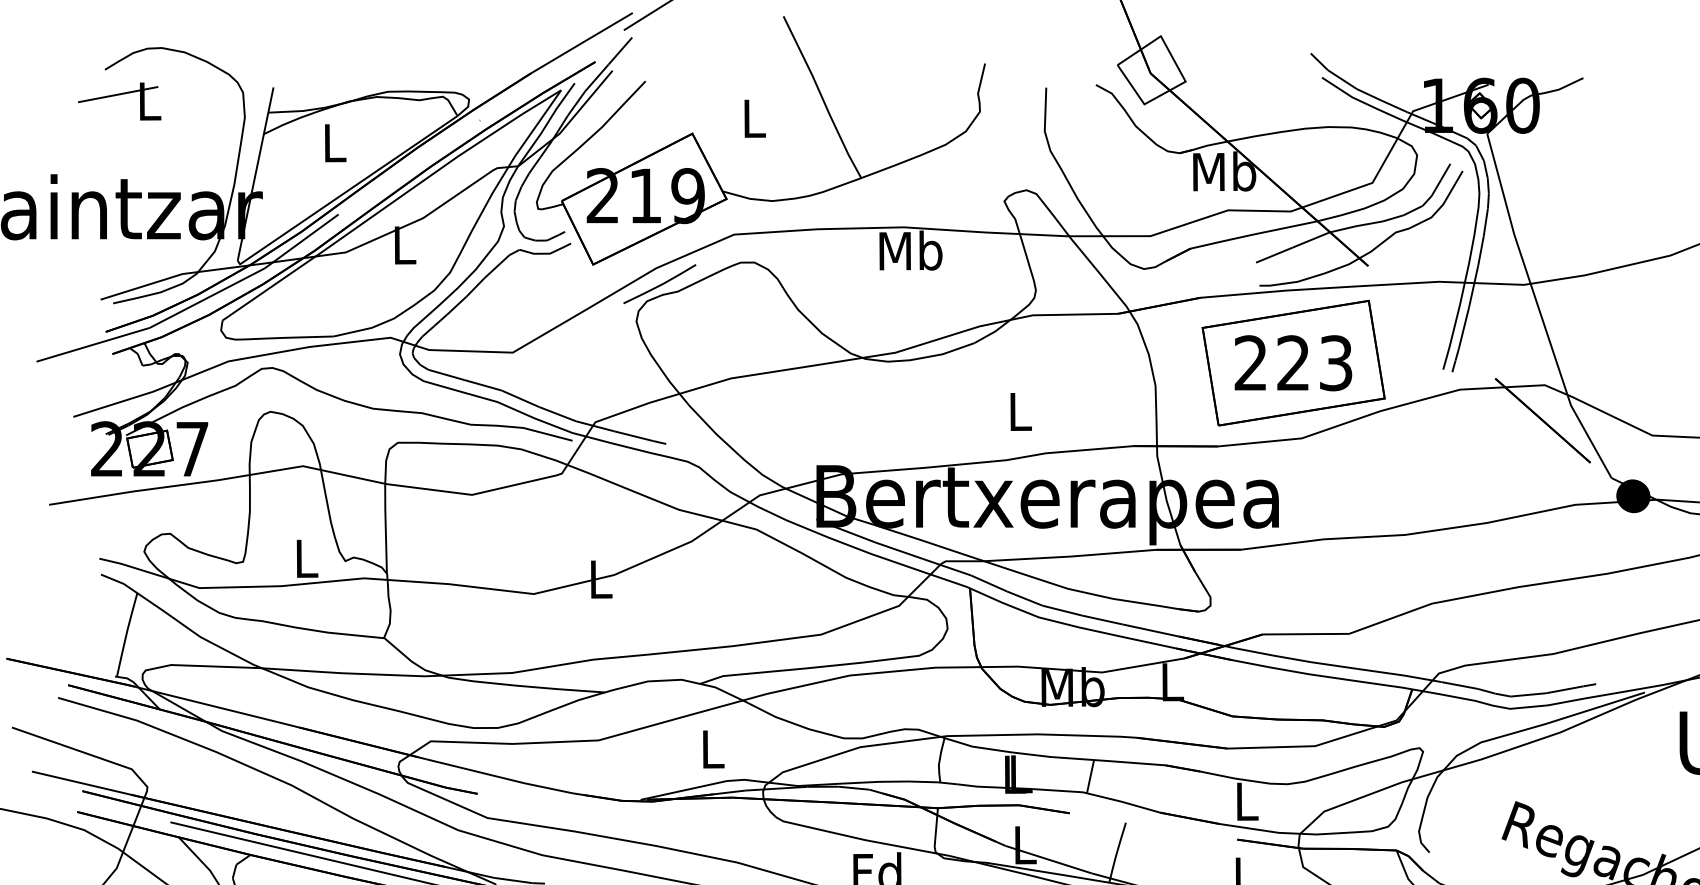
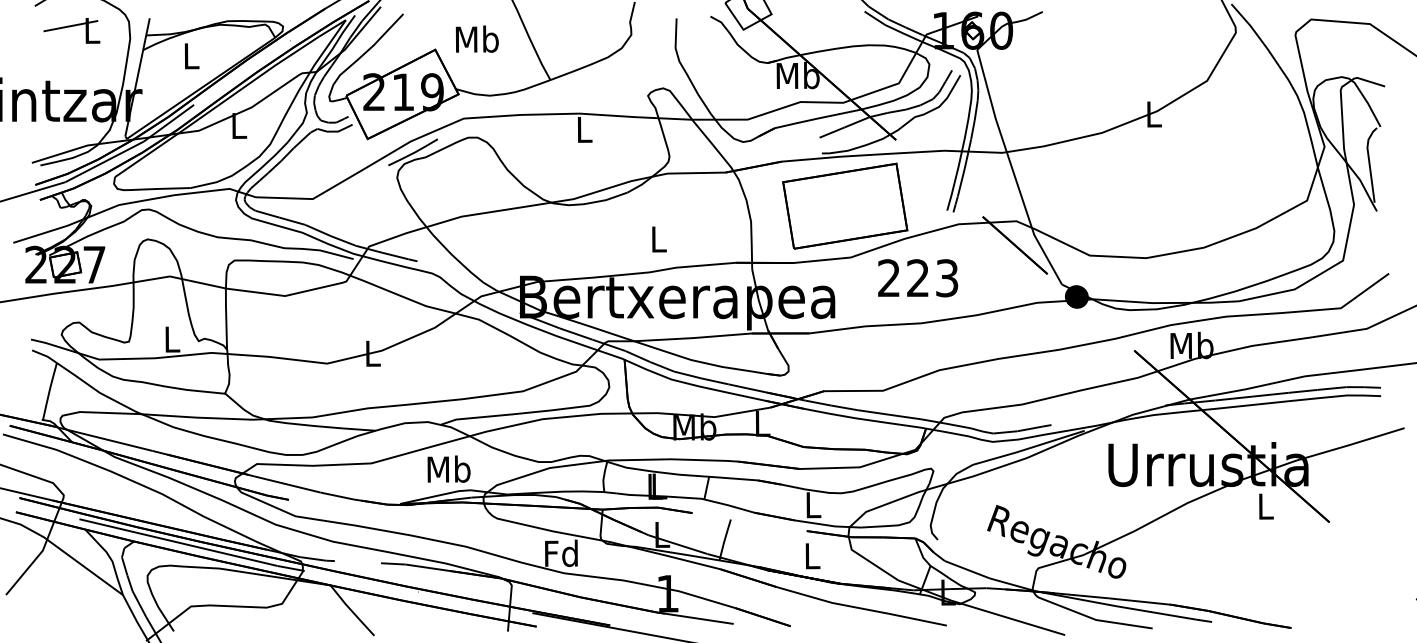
part: (119, 100) -> (71, 30), moved
text: (752, 117) -> (476, 38), L -> Mb
text: (909, 250) -> (583, 129), Mb -> L
text: (1294, 363) -> (918, 278), moved
text: (711, 747) -> (448, 468), L -> Mb

